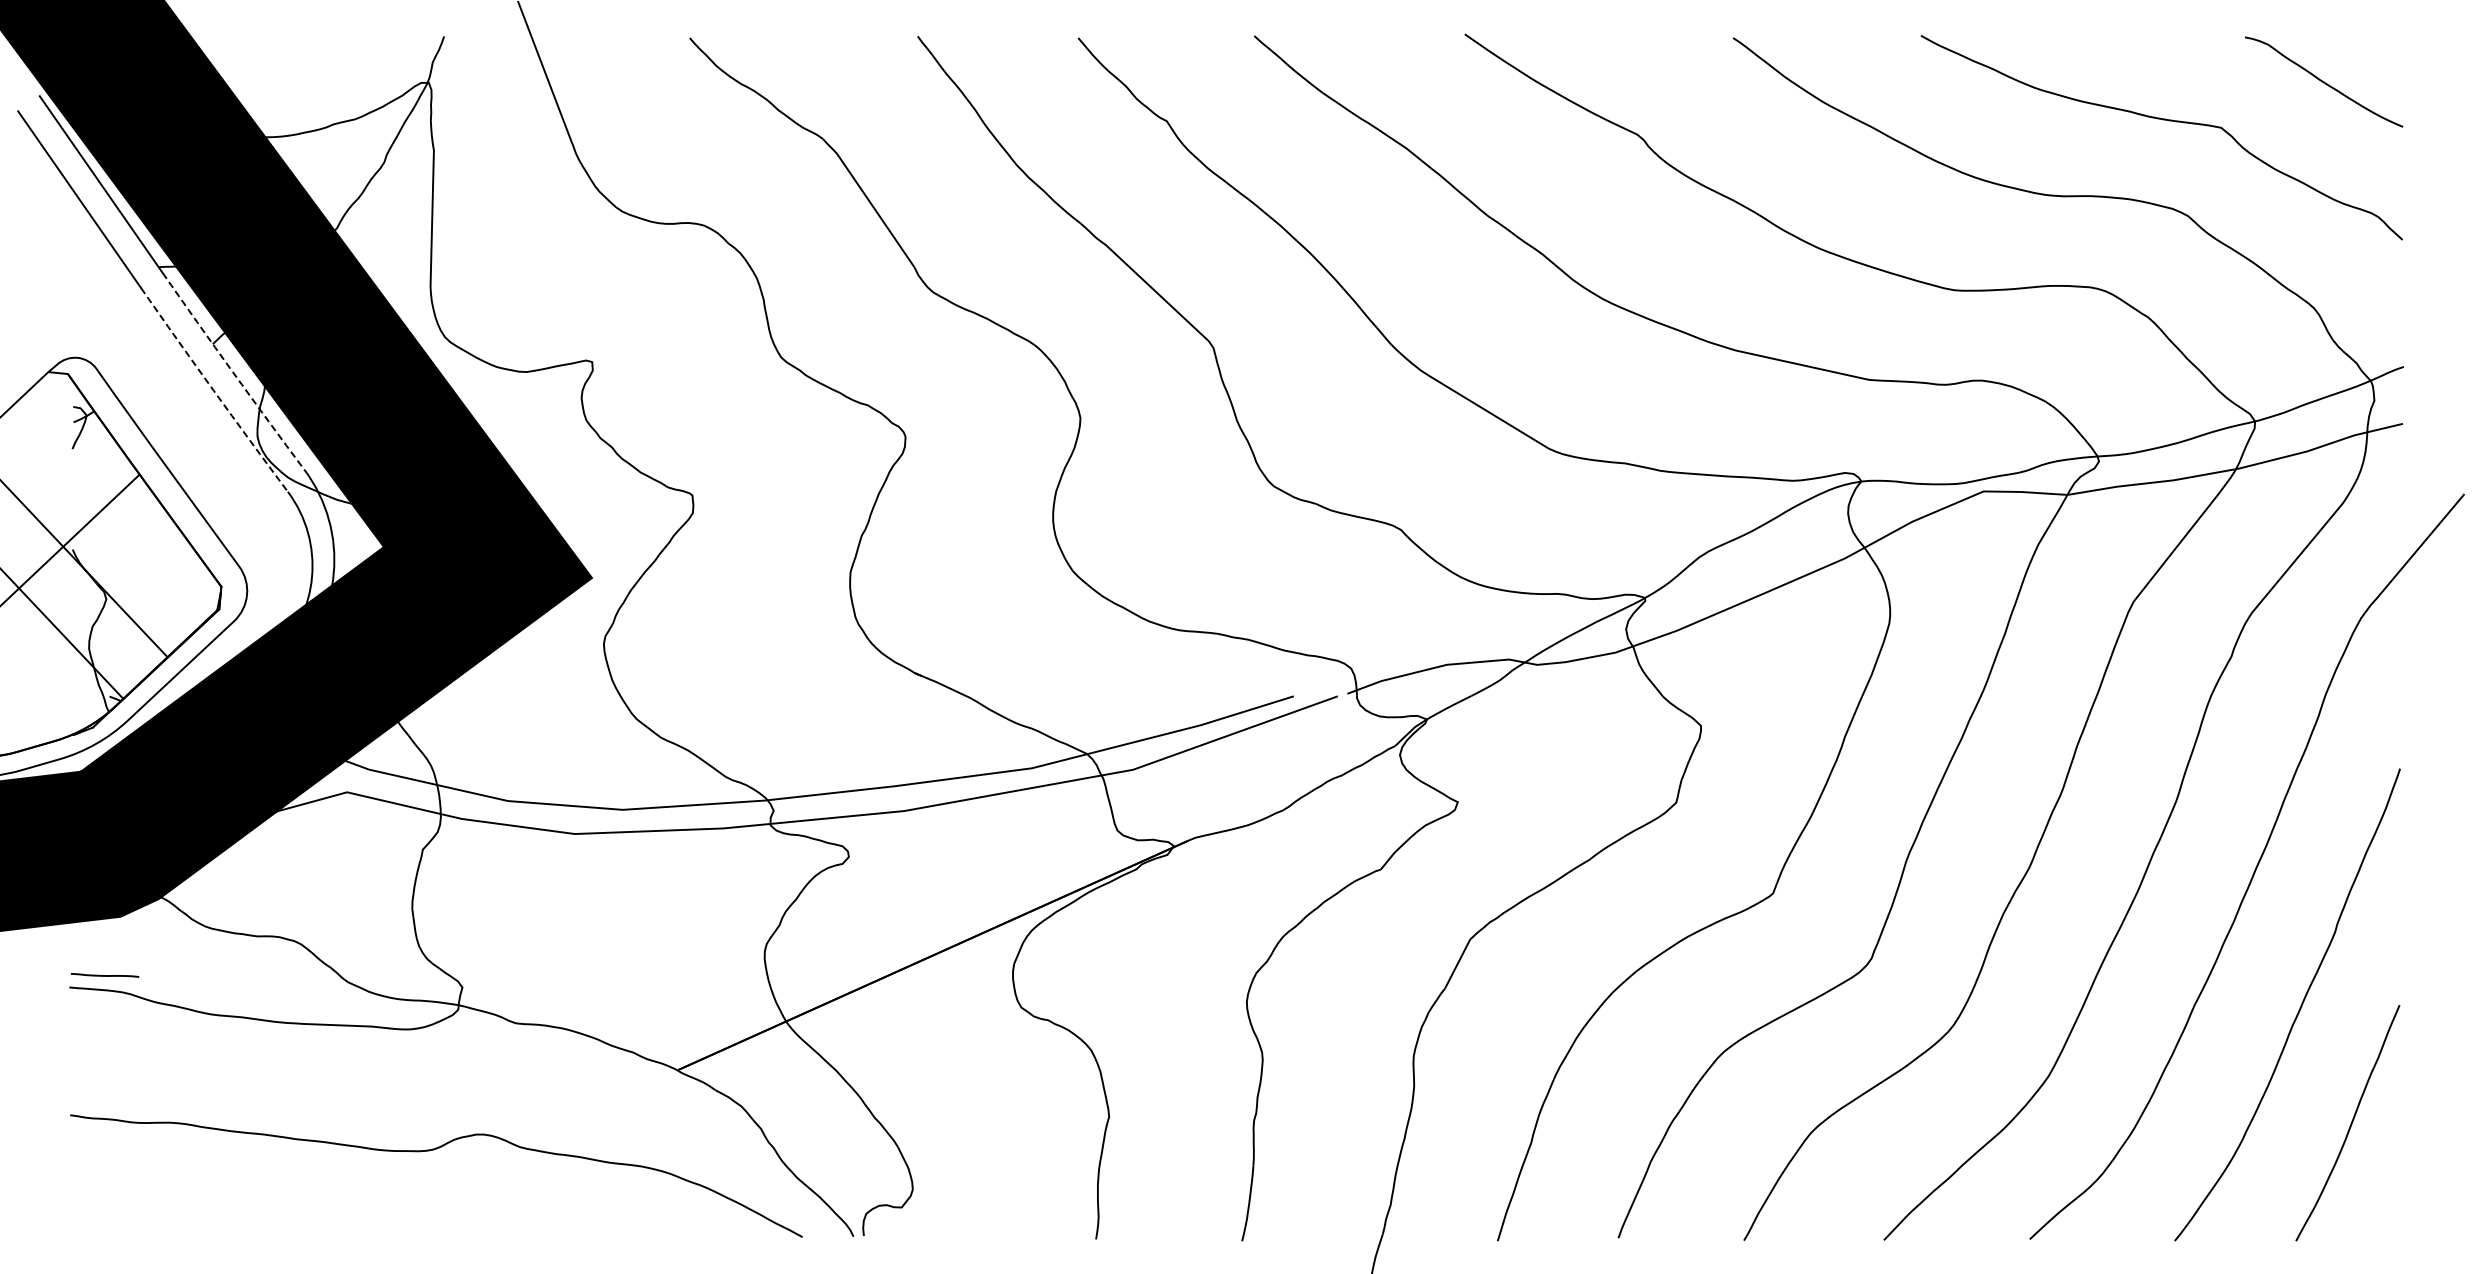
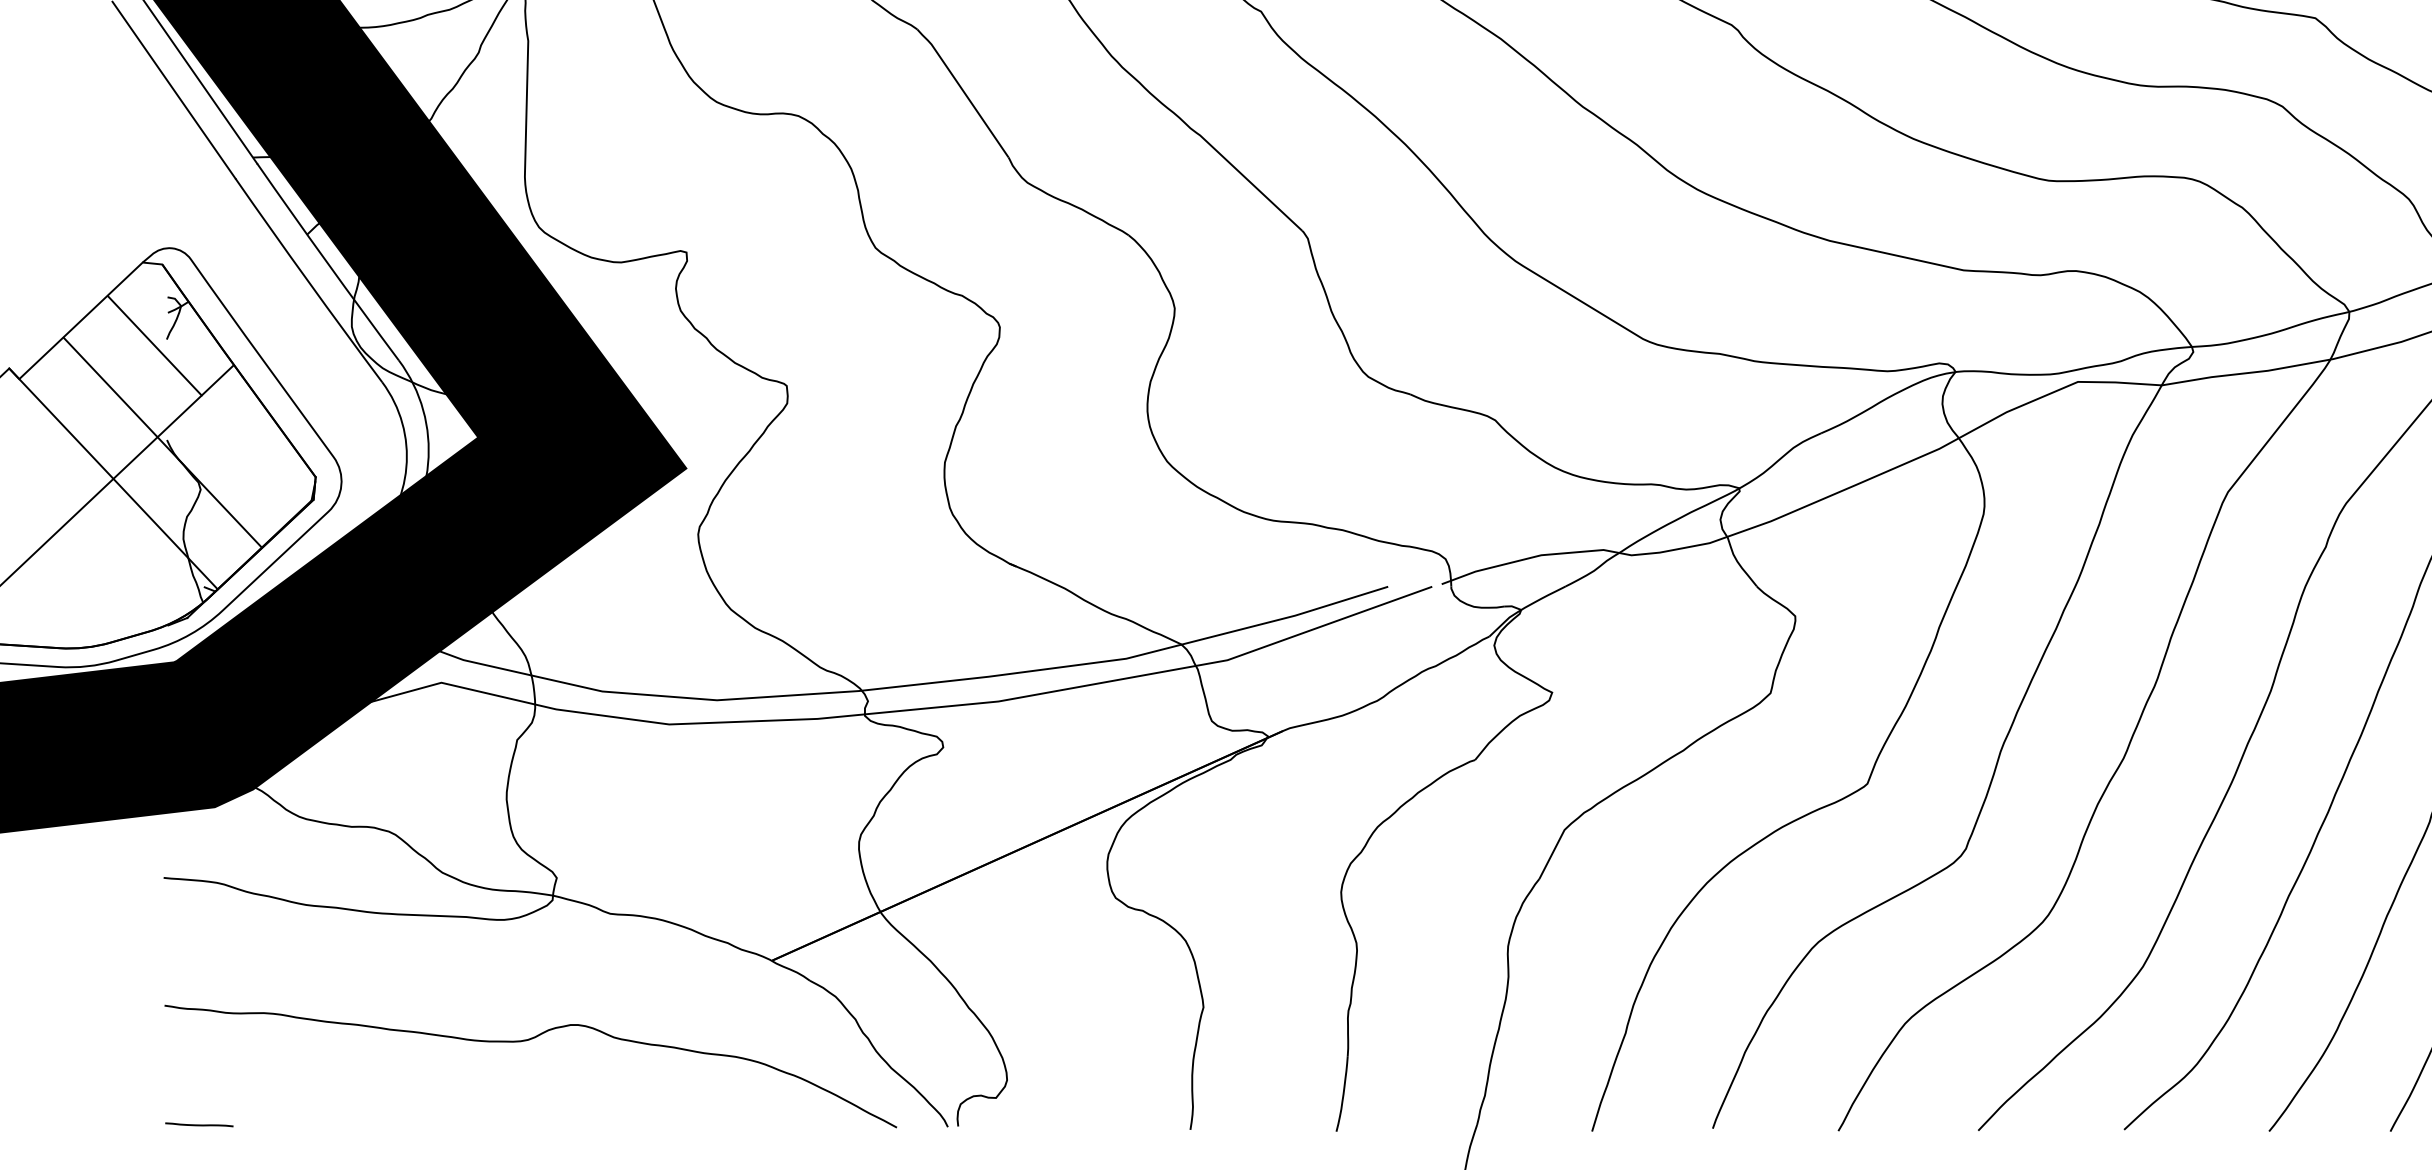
arc: (232, 372) -> (326, 262), dashed -> solid
arc: (213, 390) -> (307, 280), dashed -> solid
line: (60, 455) -> (154, 345), added
line: (105, 975) -> (199, 1124), moved

